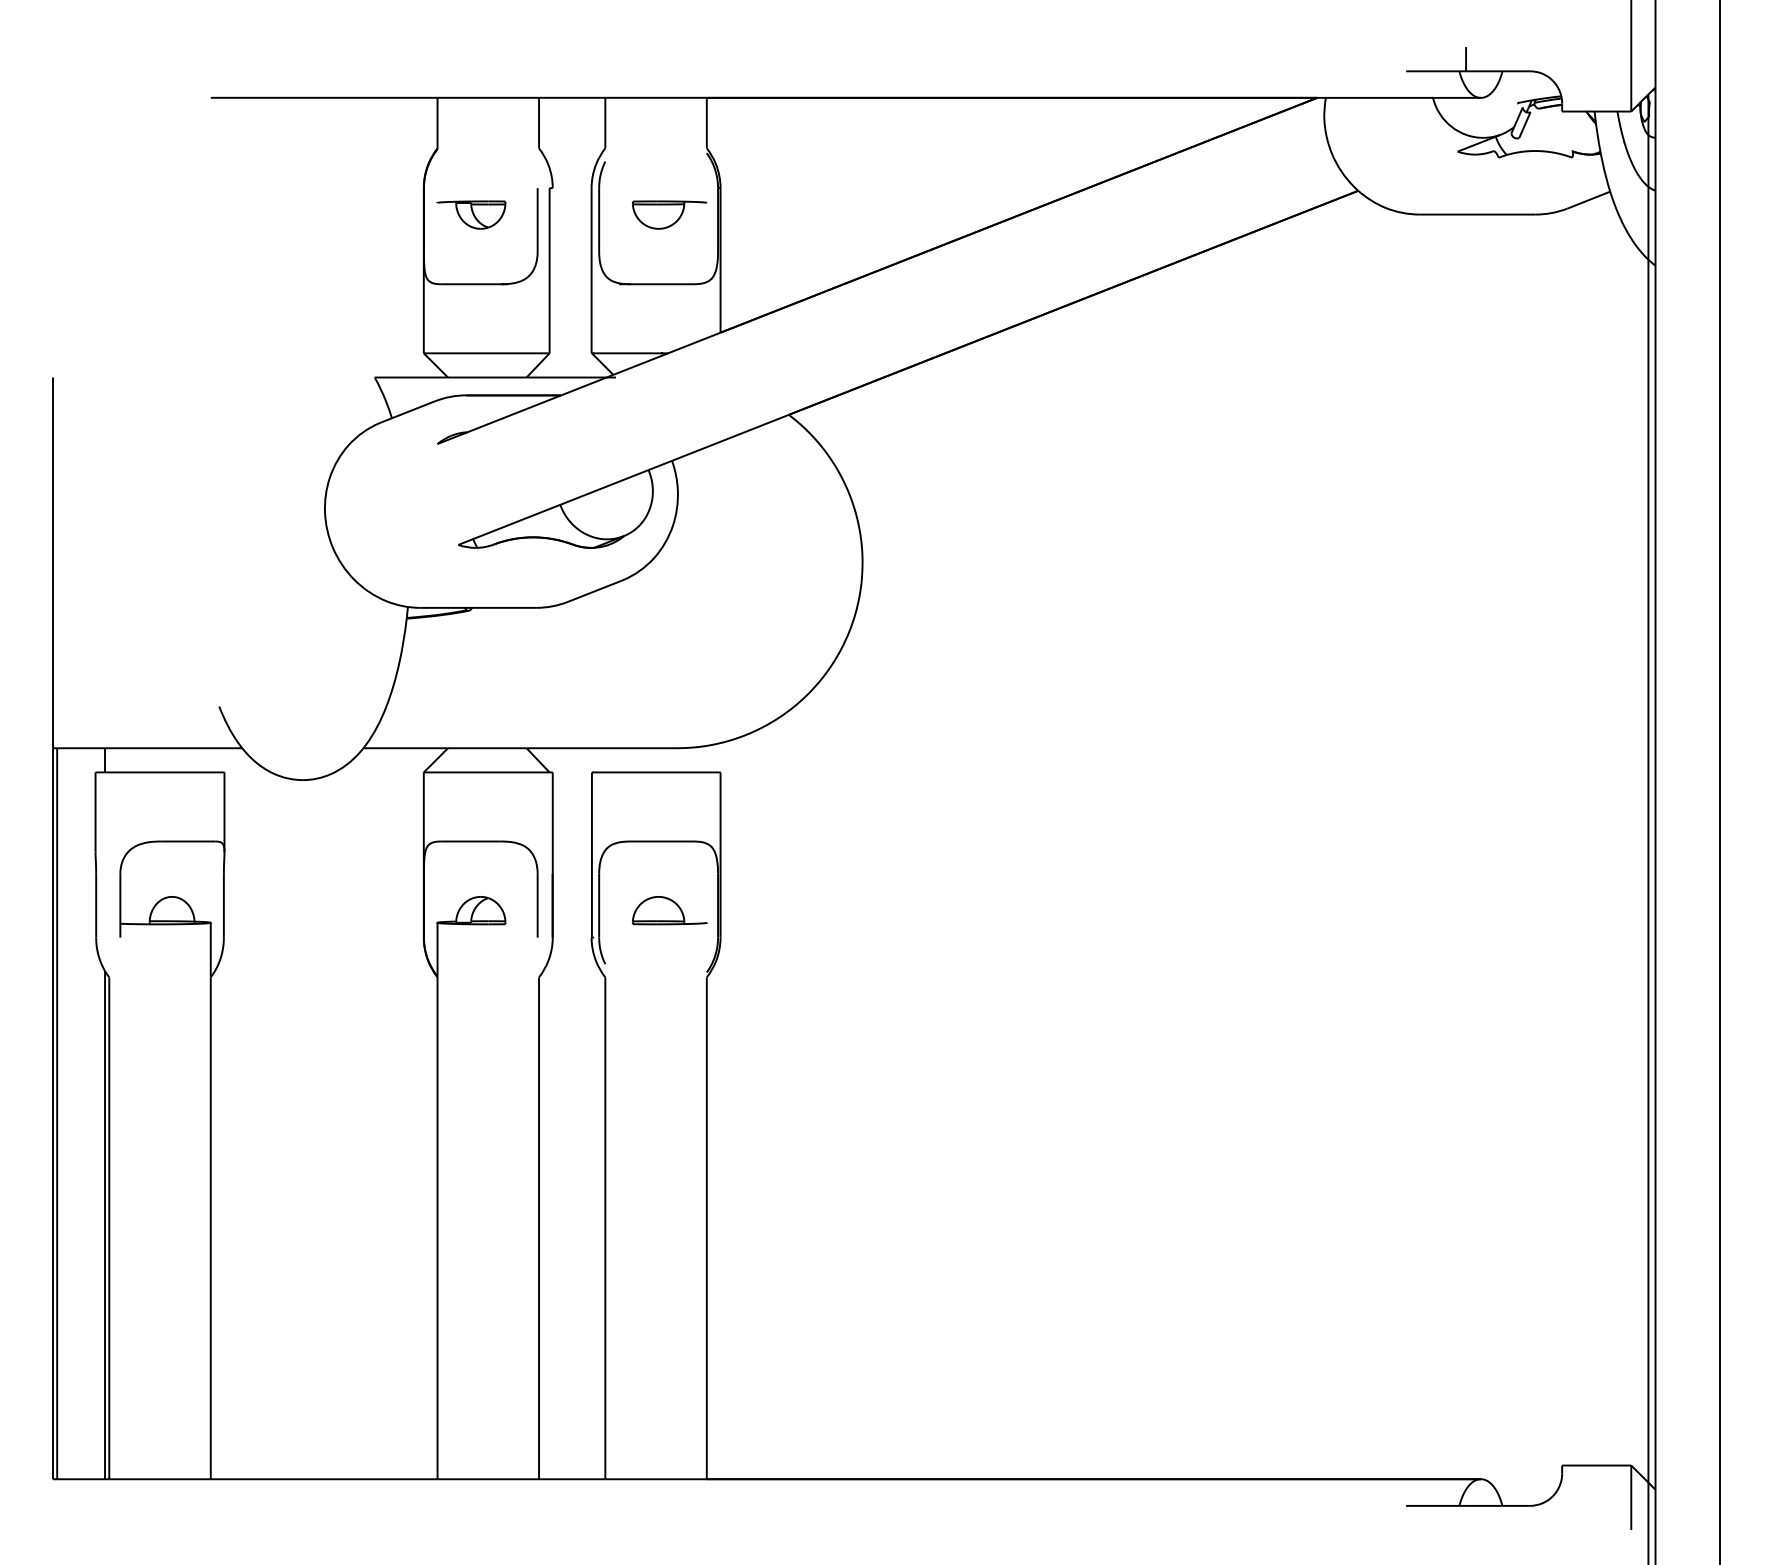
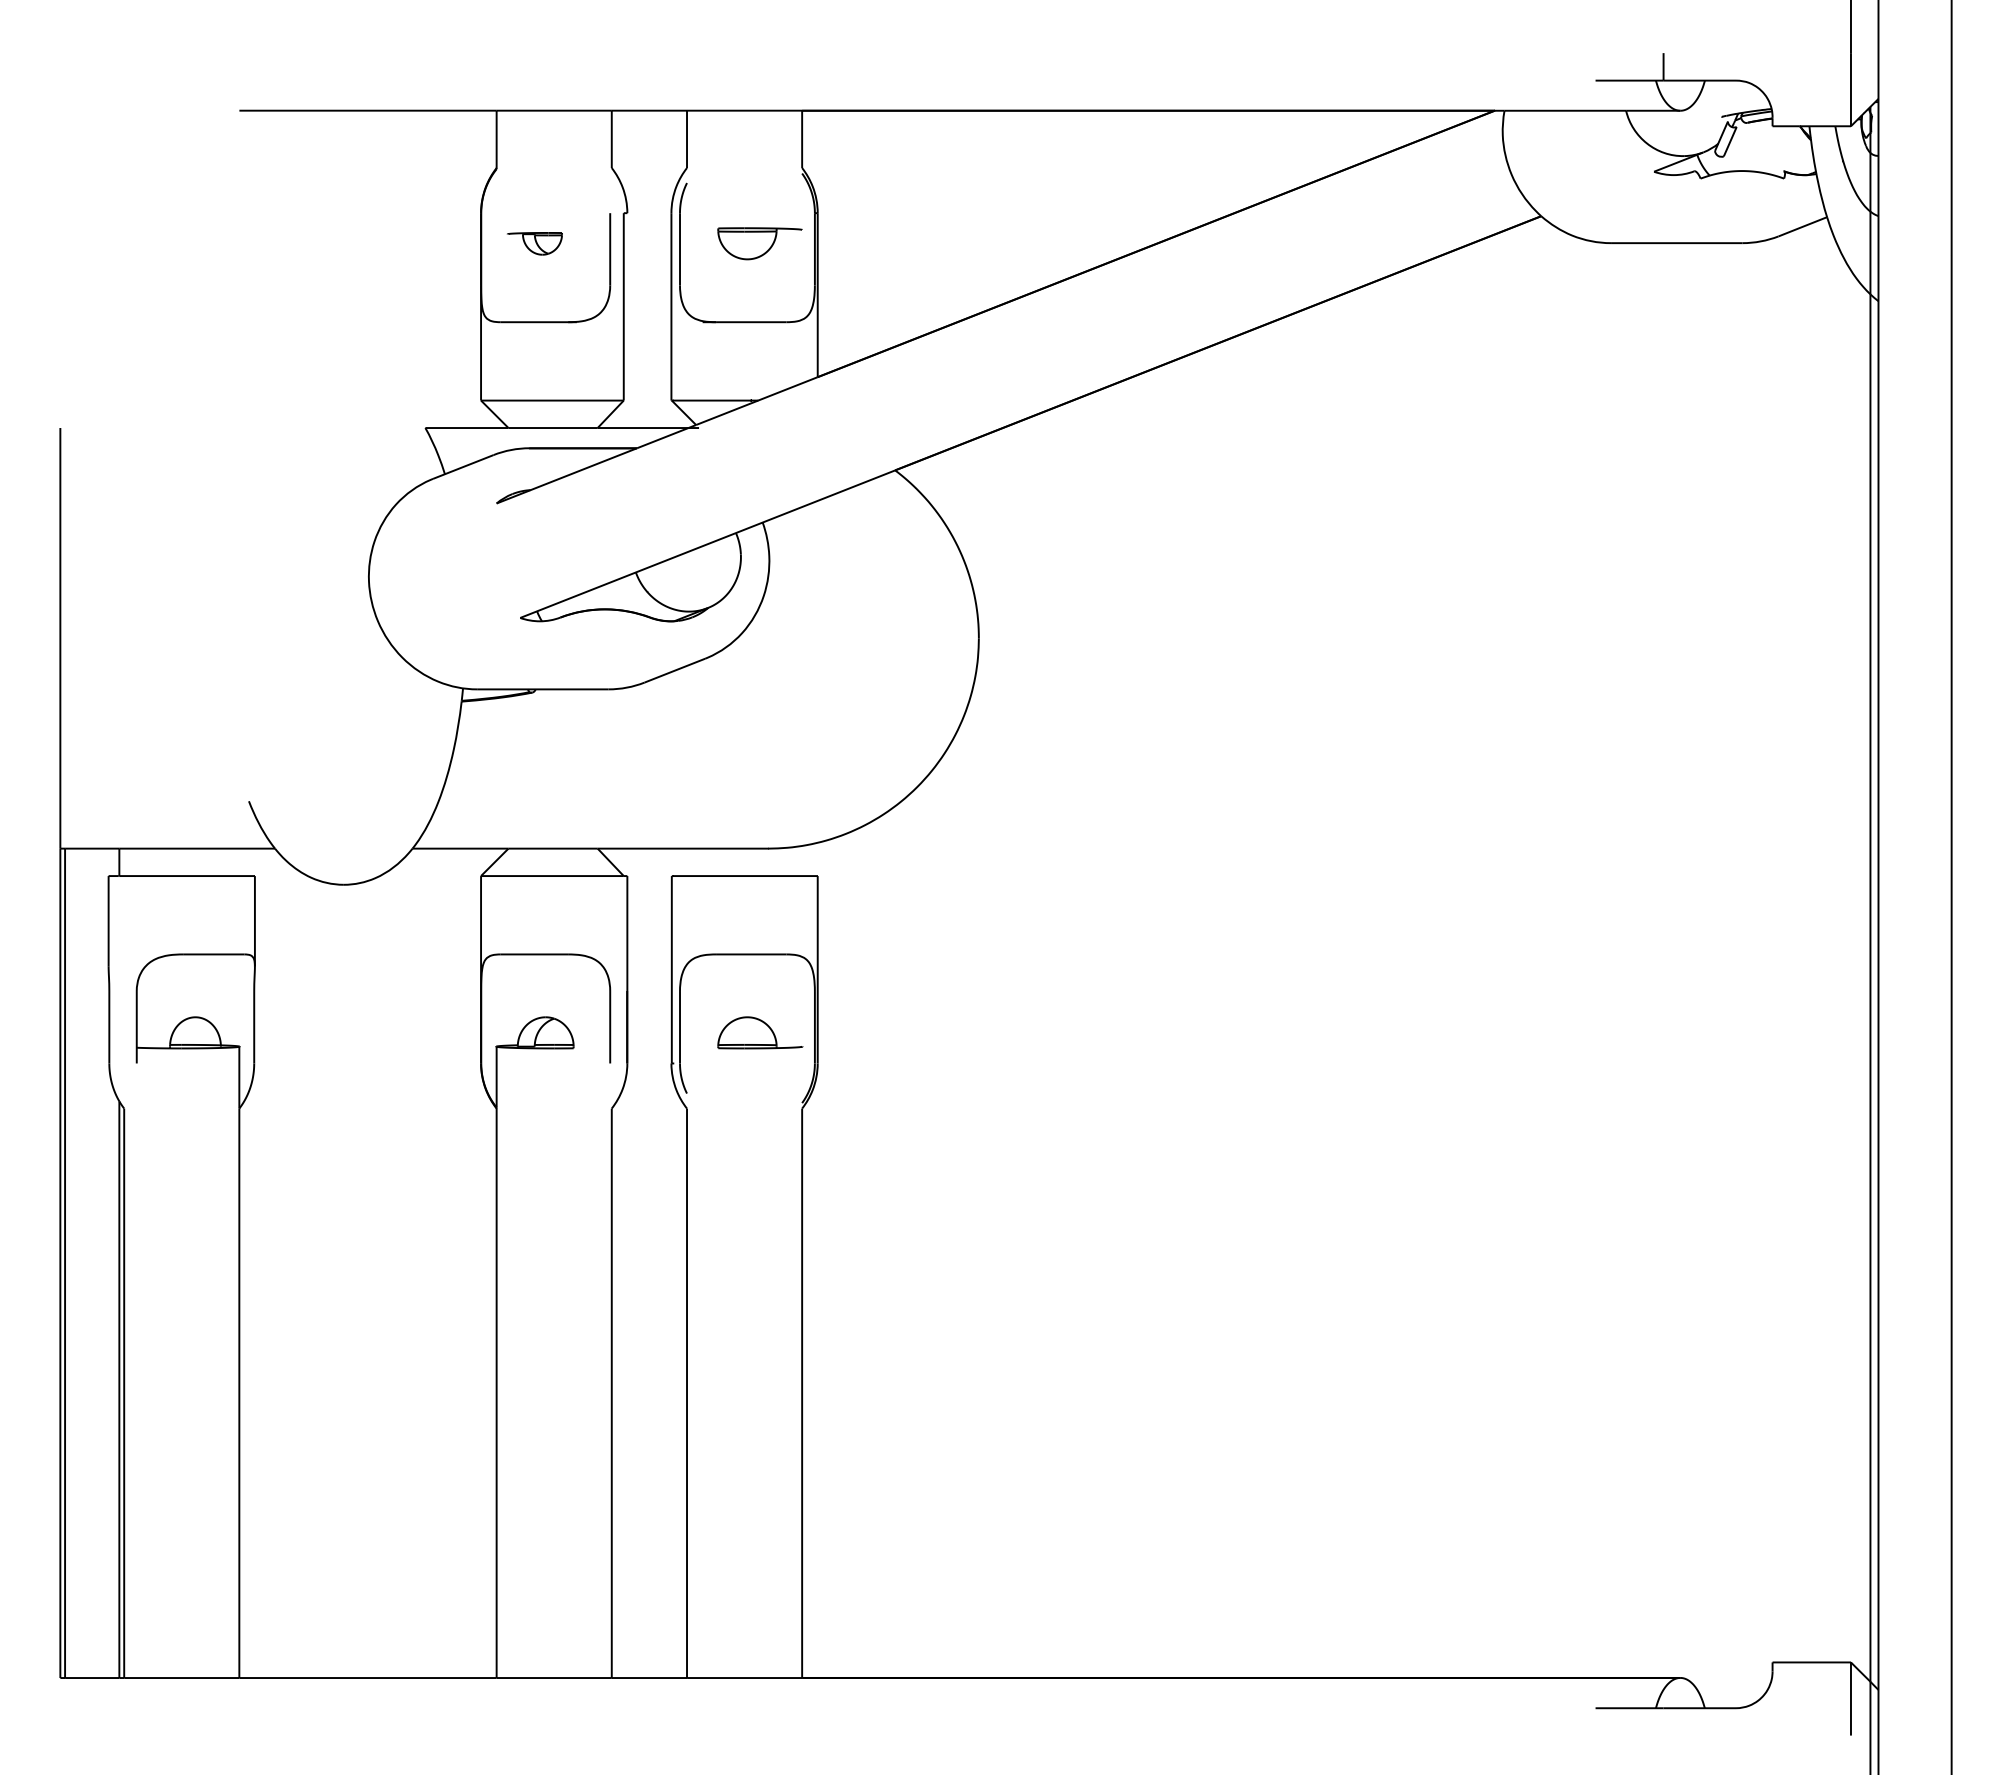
part: (470, 214) -> (534, 243), size x0.7

